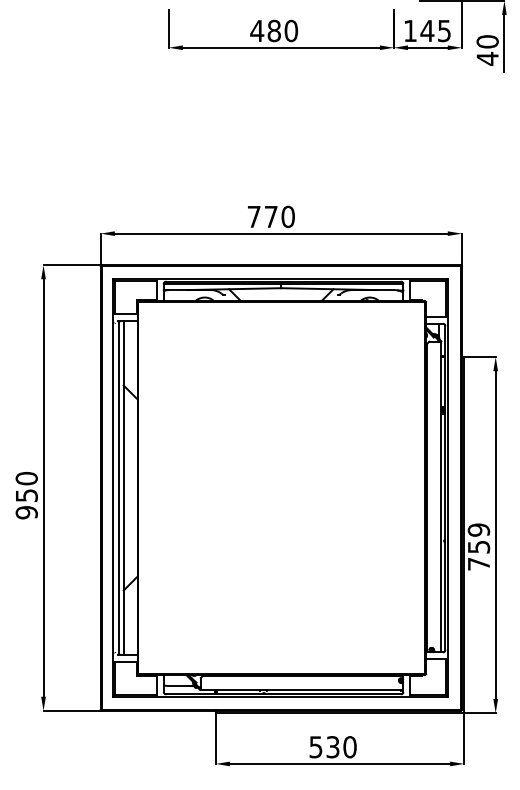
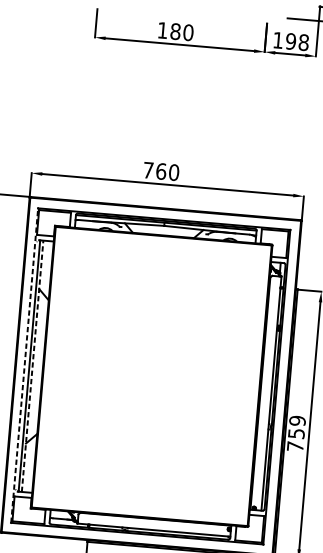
text: (257, 30) -> (163, 30), 480 -> 180
text: (435, 30) -> (297, 41), 145 -> 198
text: (270, 216) -> (160, 171), 770 -> 760
line: (113, 488) -> (24, 365), solid -> dashed
line: (123, 488) -> (32, 366), solid -> dashed

